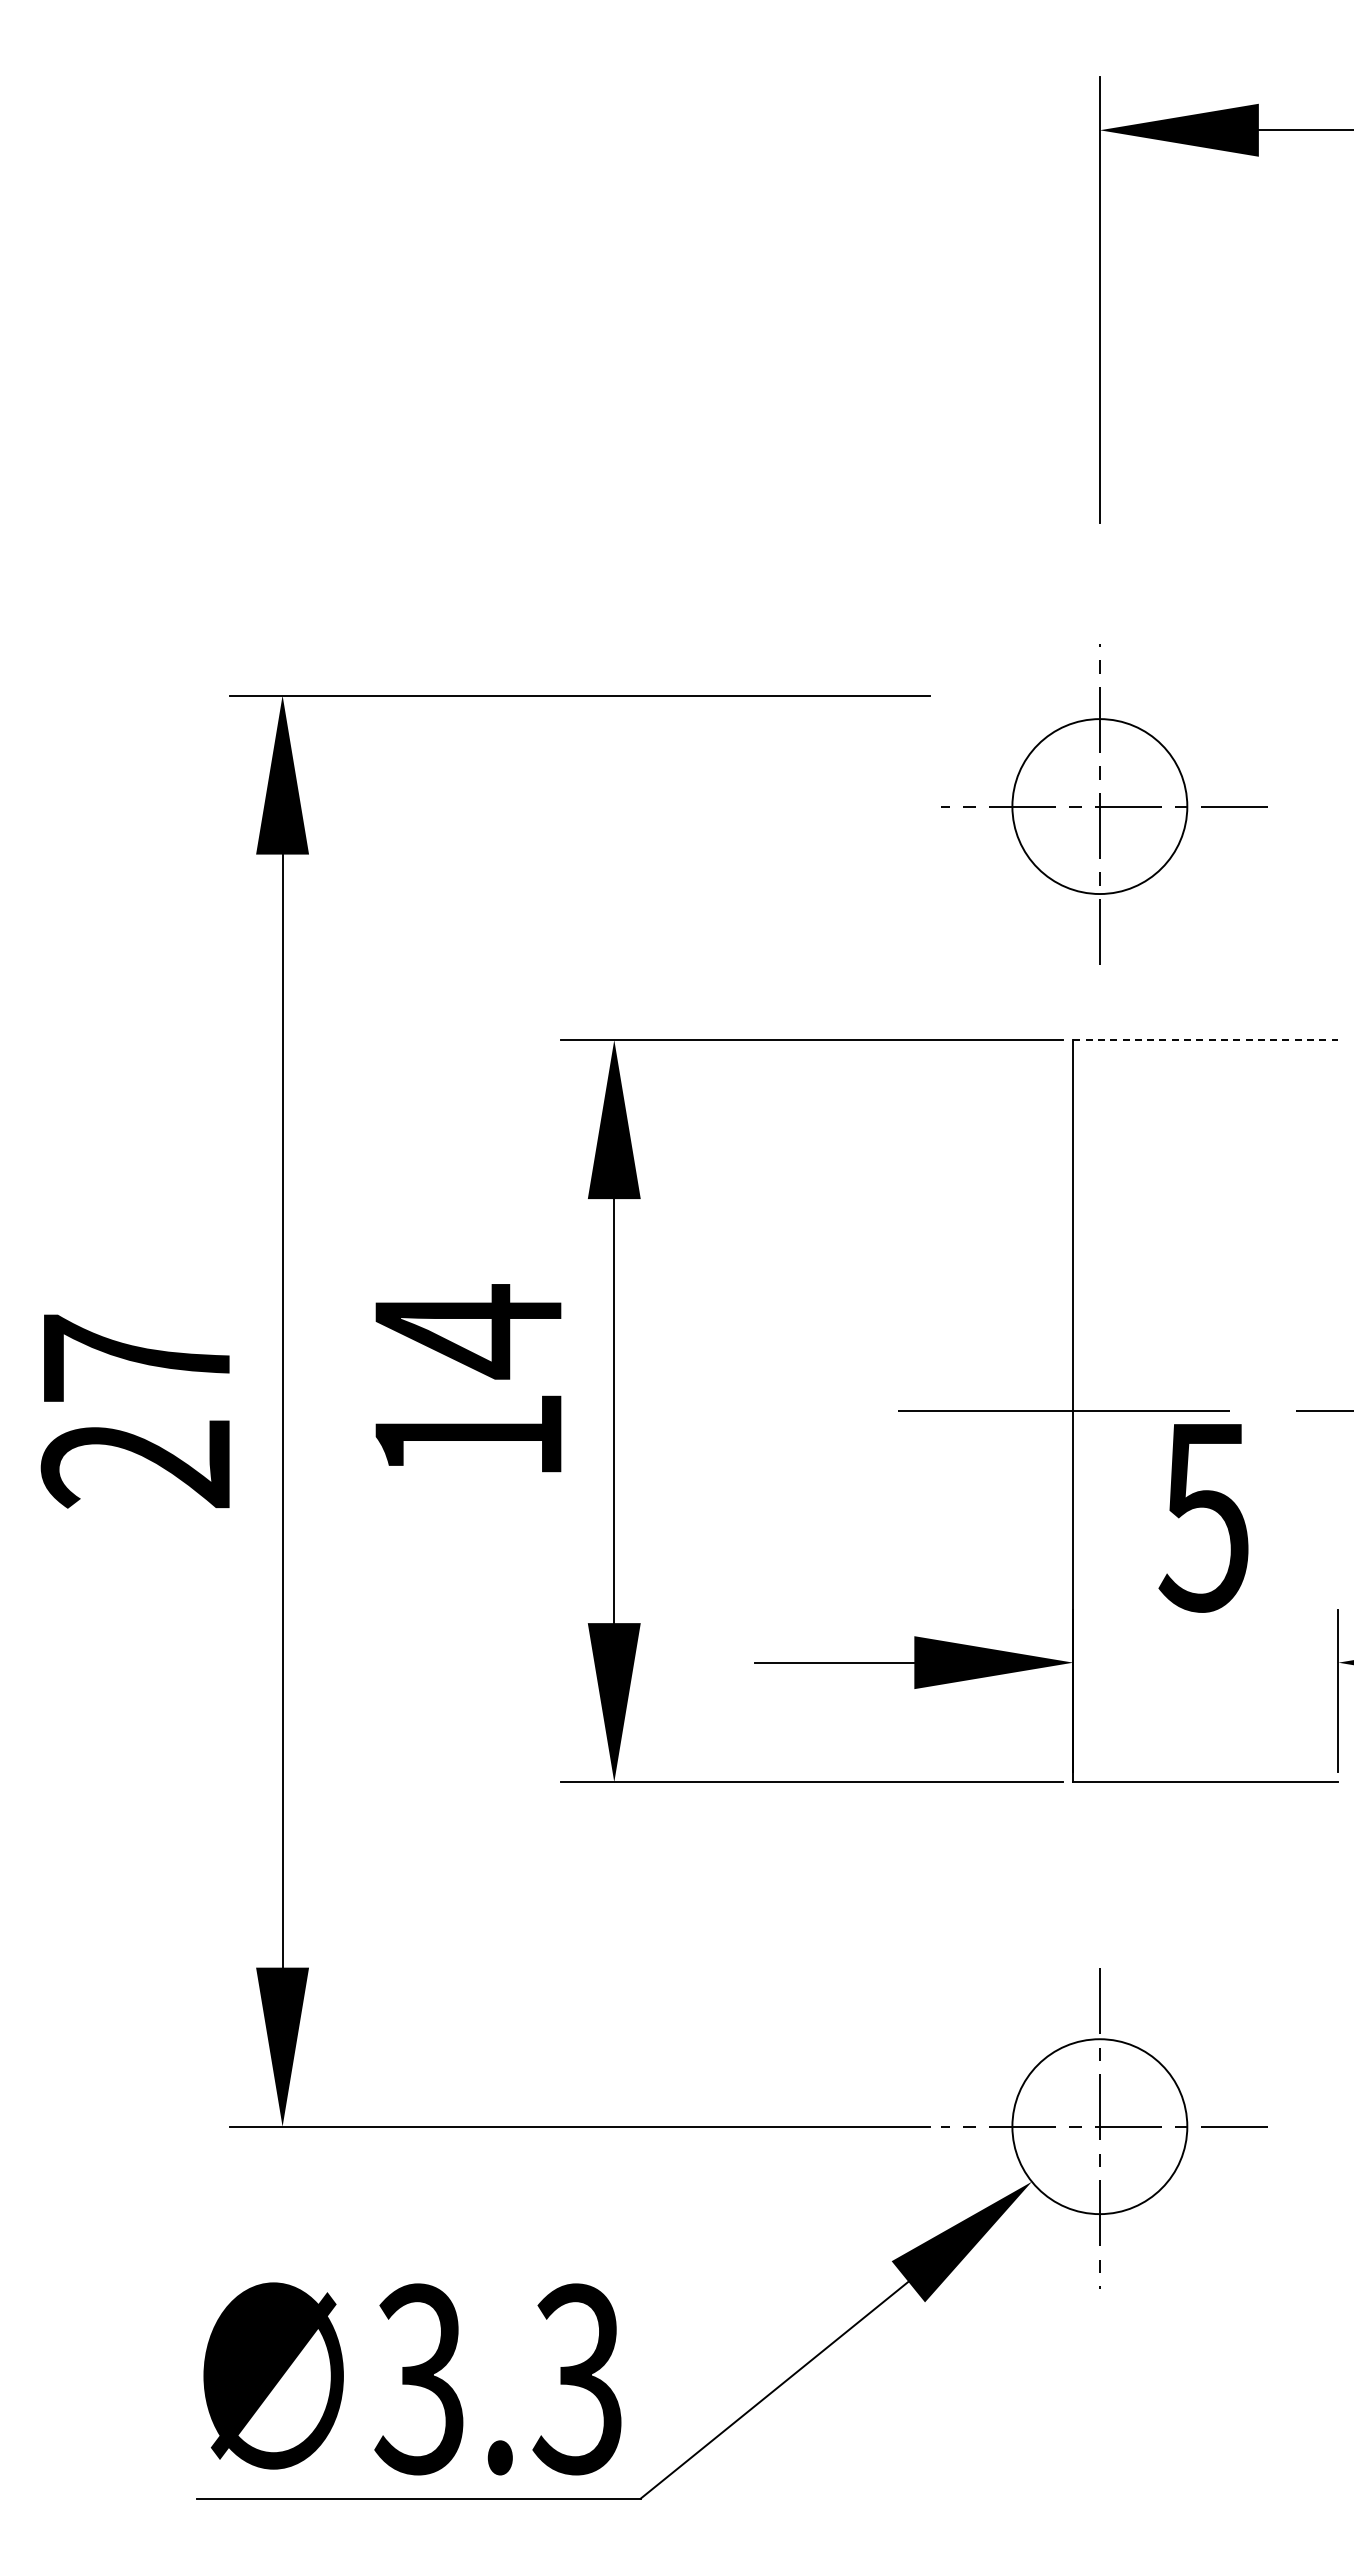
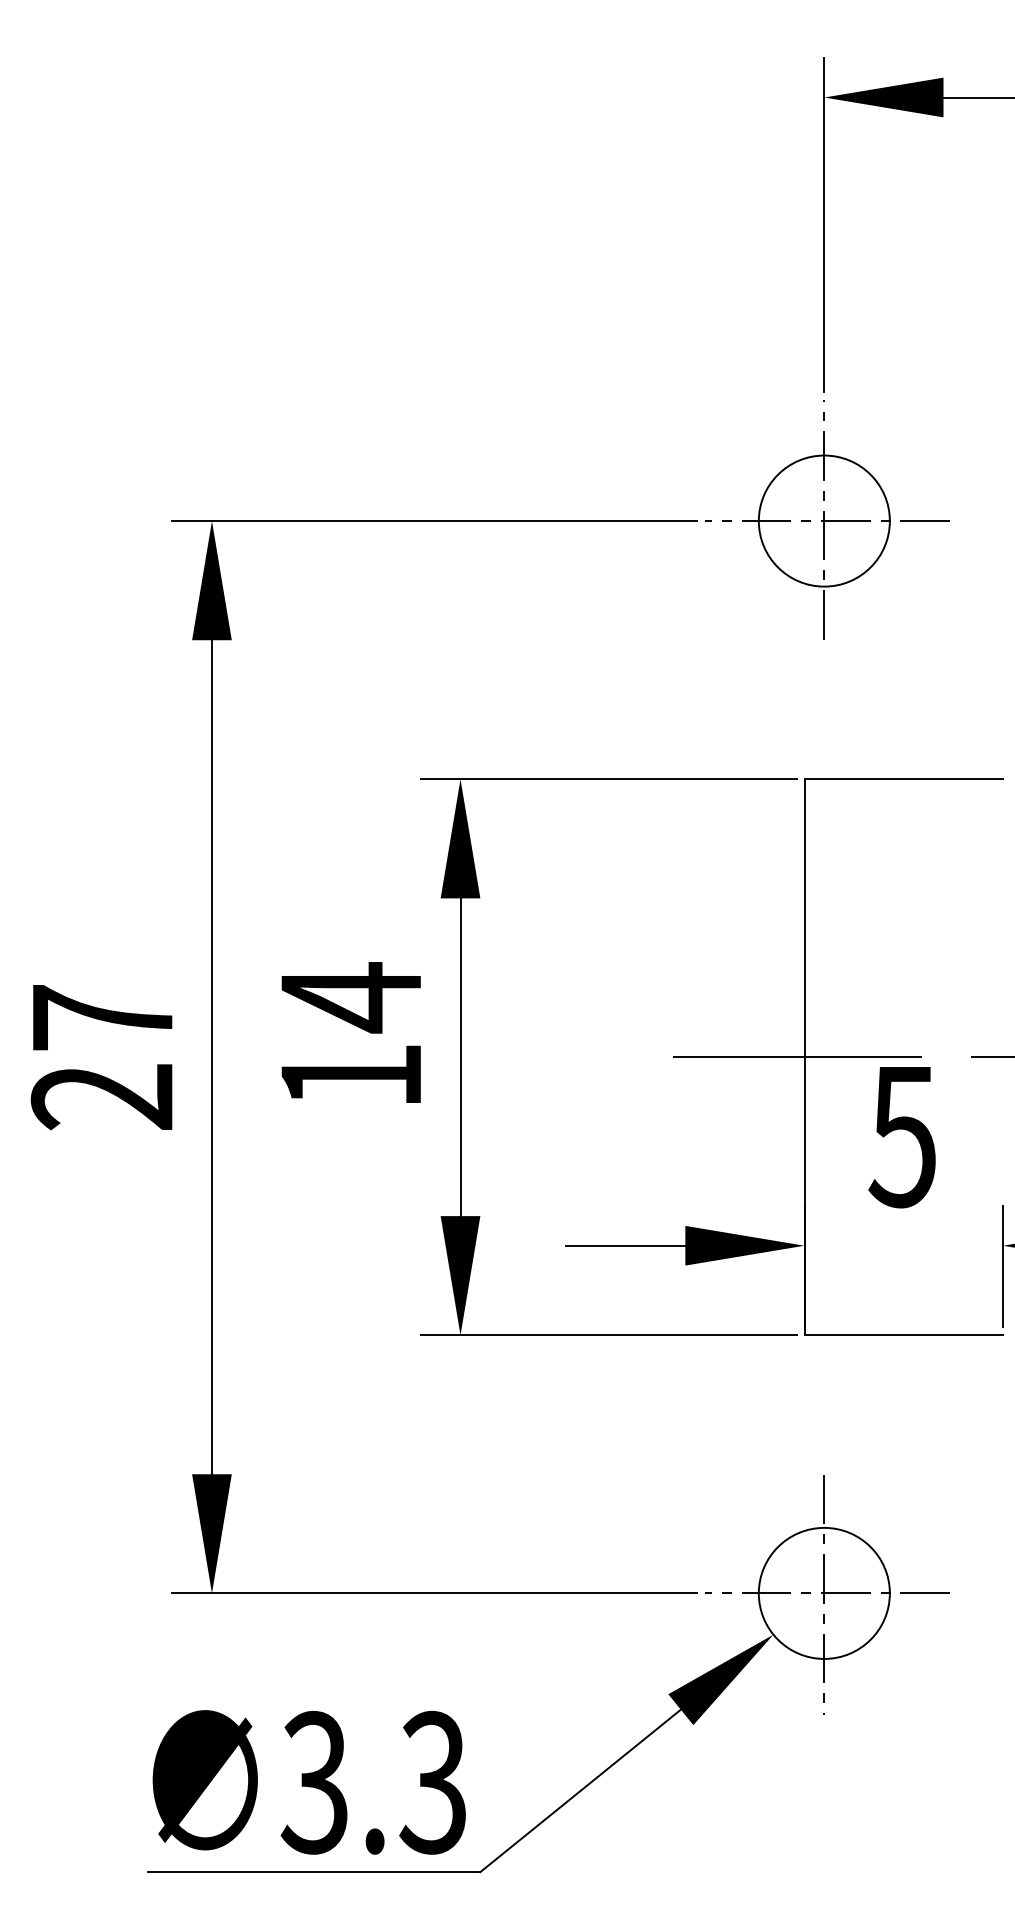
part: (1104, 804) -> (827, 519), moved
line: (1205, 1040) -> (903, 779), dashed -> solid

